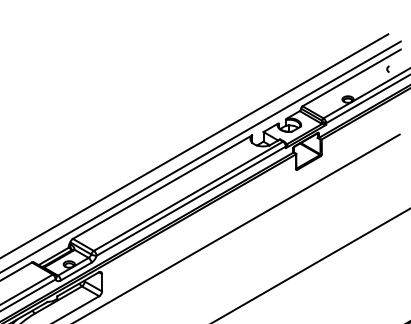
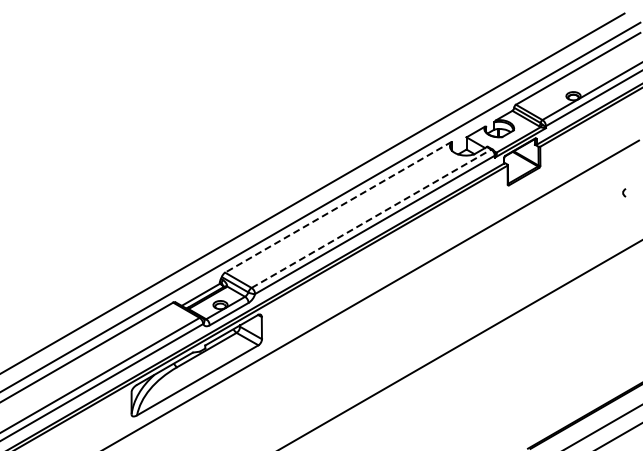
curve: (388, 68) -> (624, 192), moved
line: (162, 187) -> (338, 207), solid -> dashed
line: (188, 196) -> (371, 218), solid -> dashed

